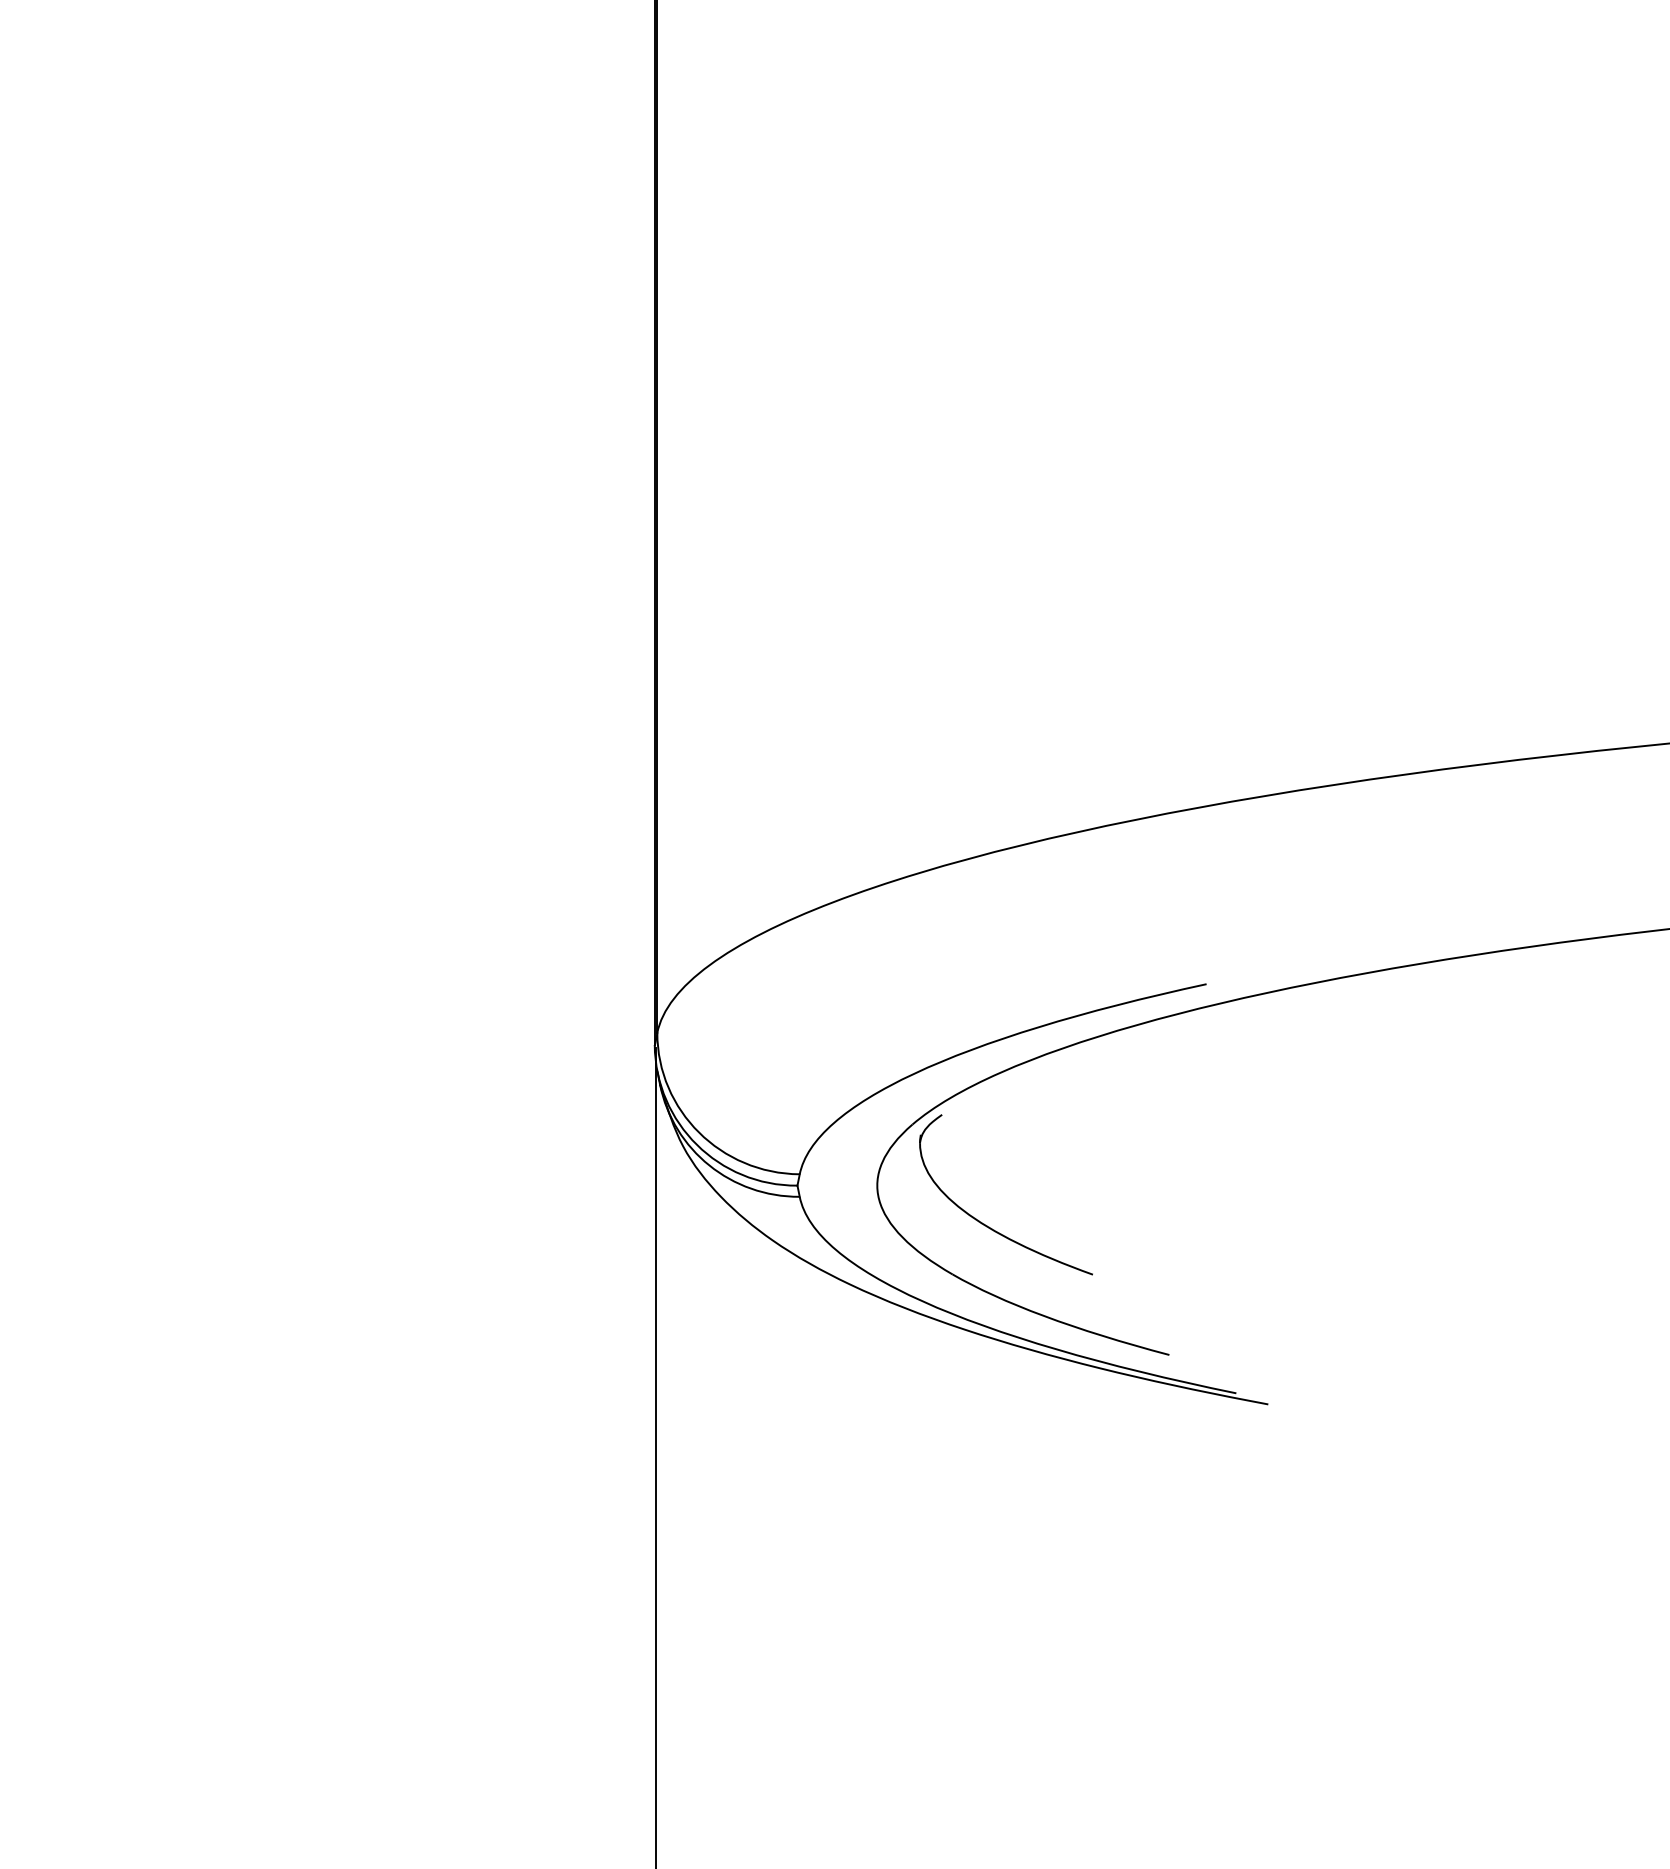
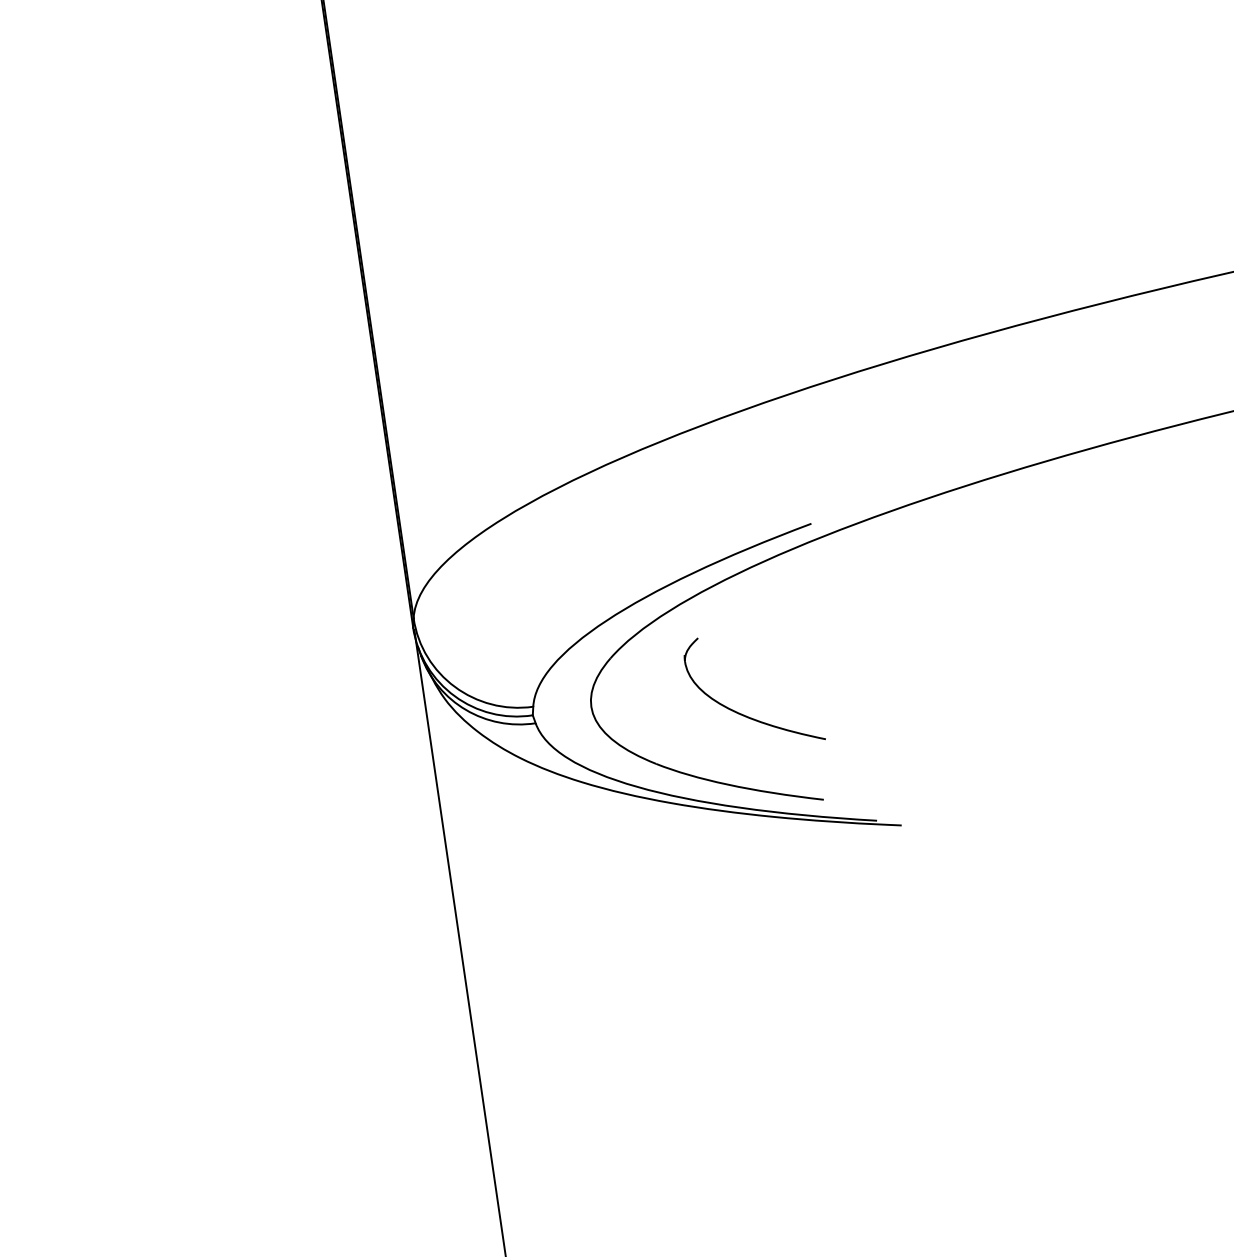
part: (989, 1226) -> (744, 715), moved

